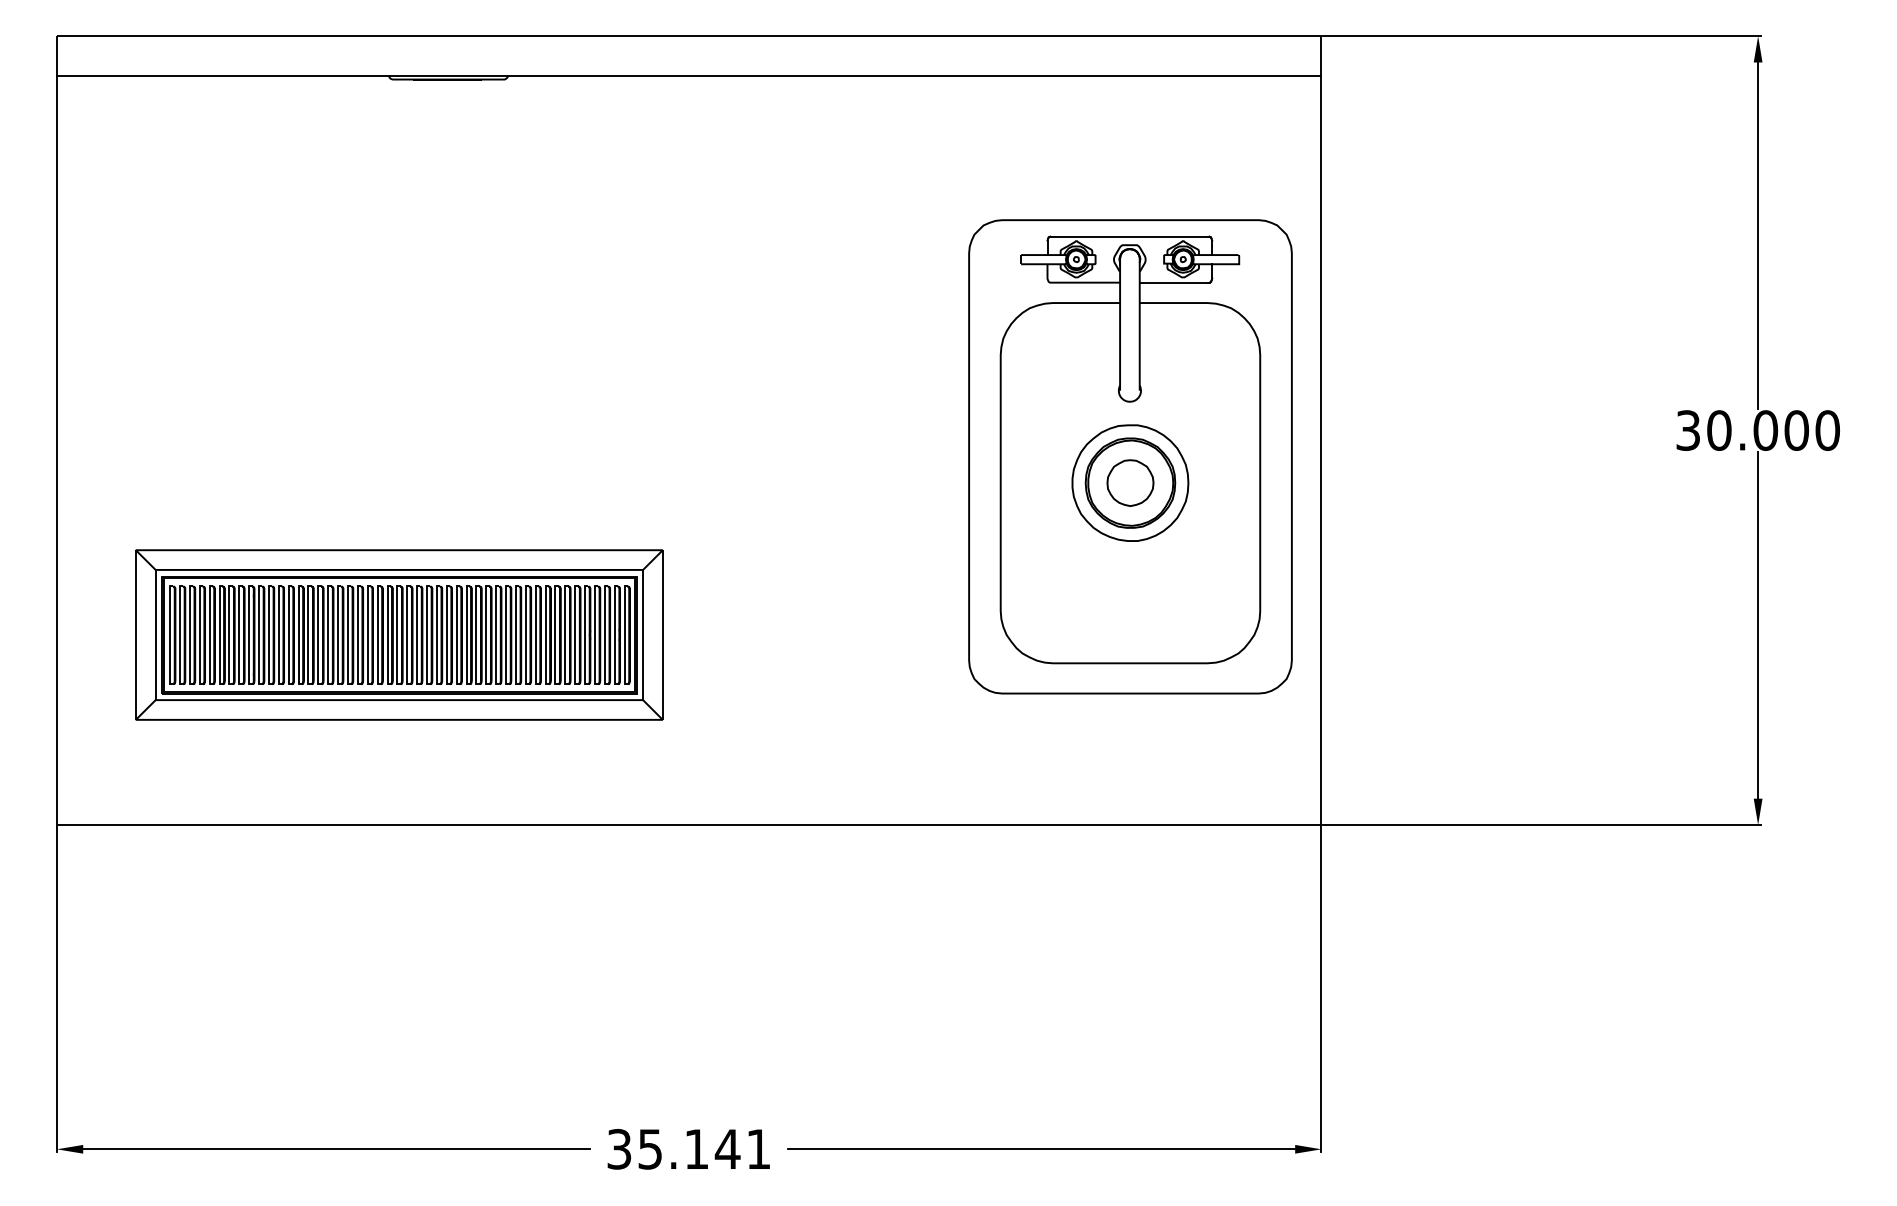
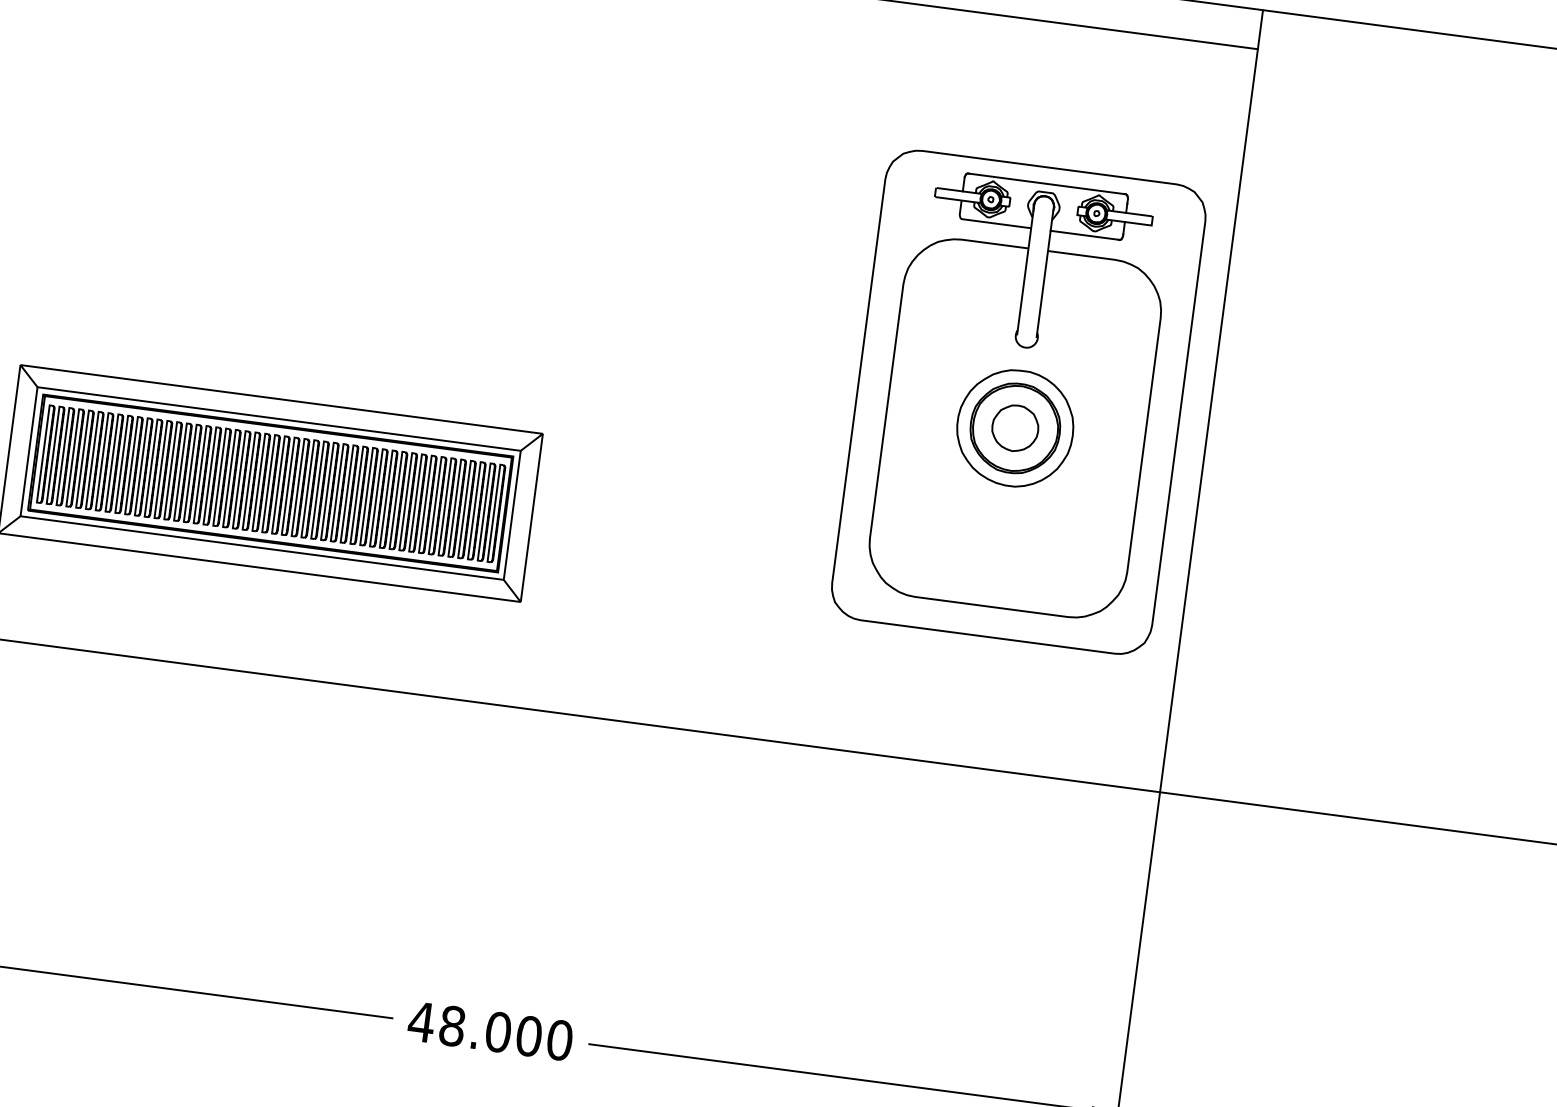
text: (688, 1148) -> (490, 1030), 35.141 -> 48.000

